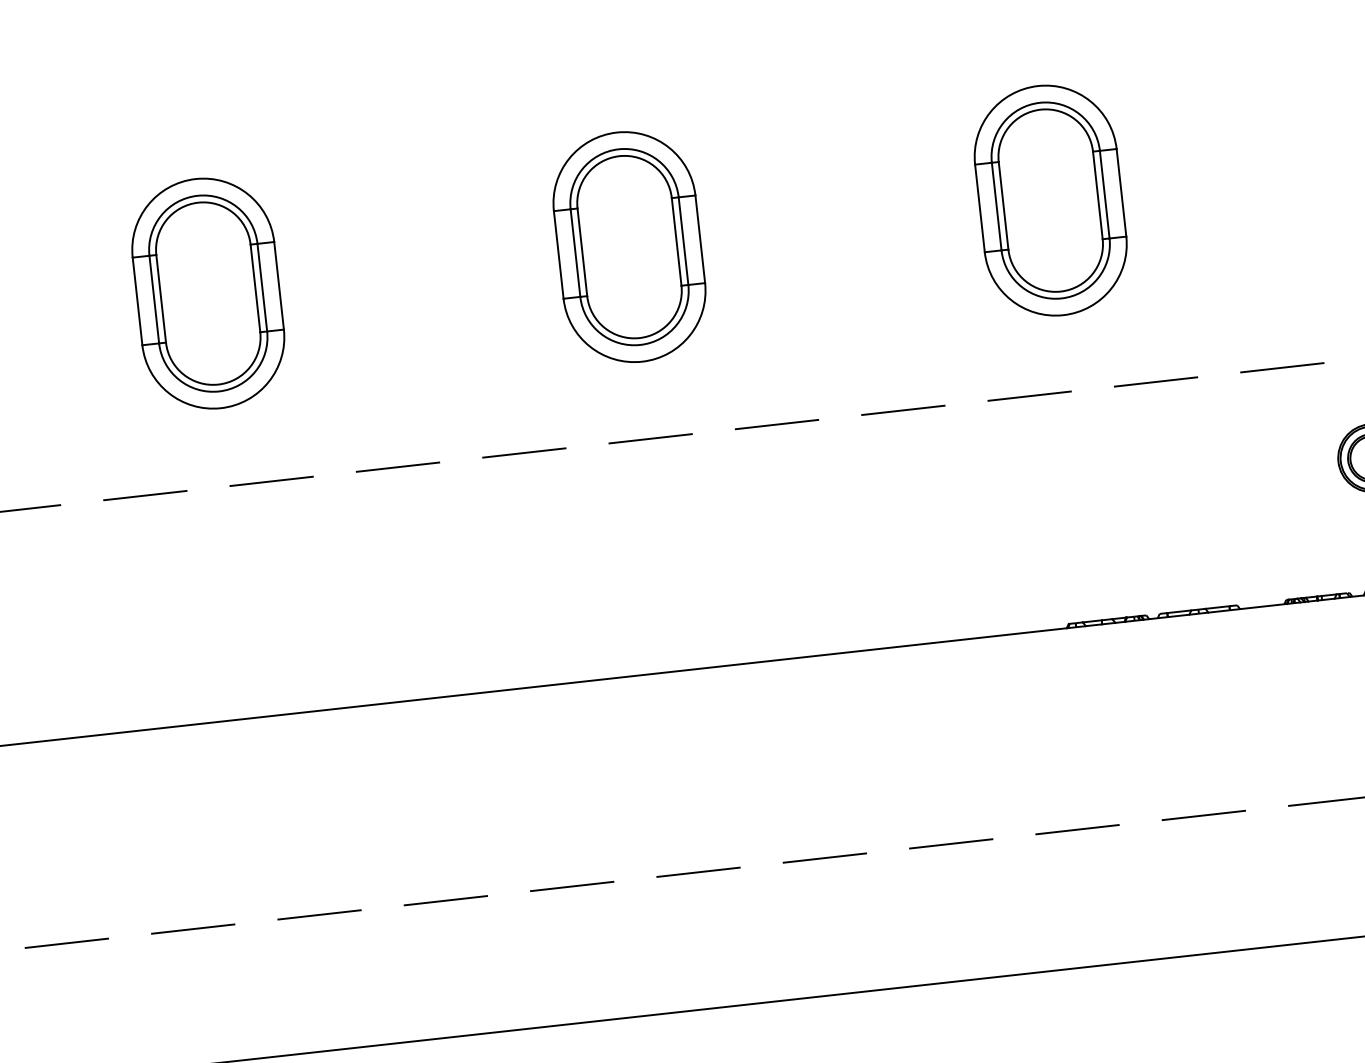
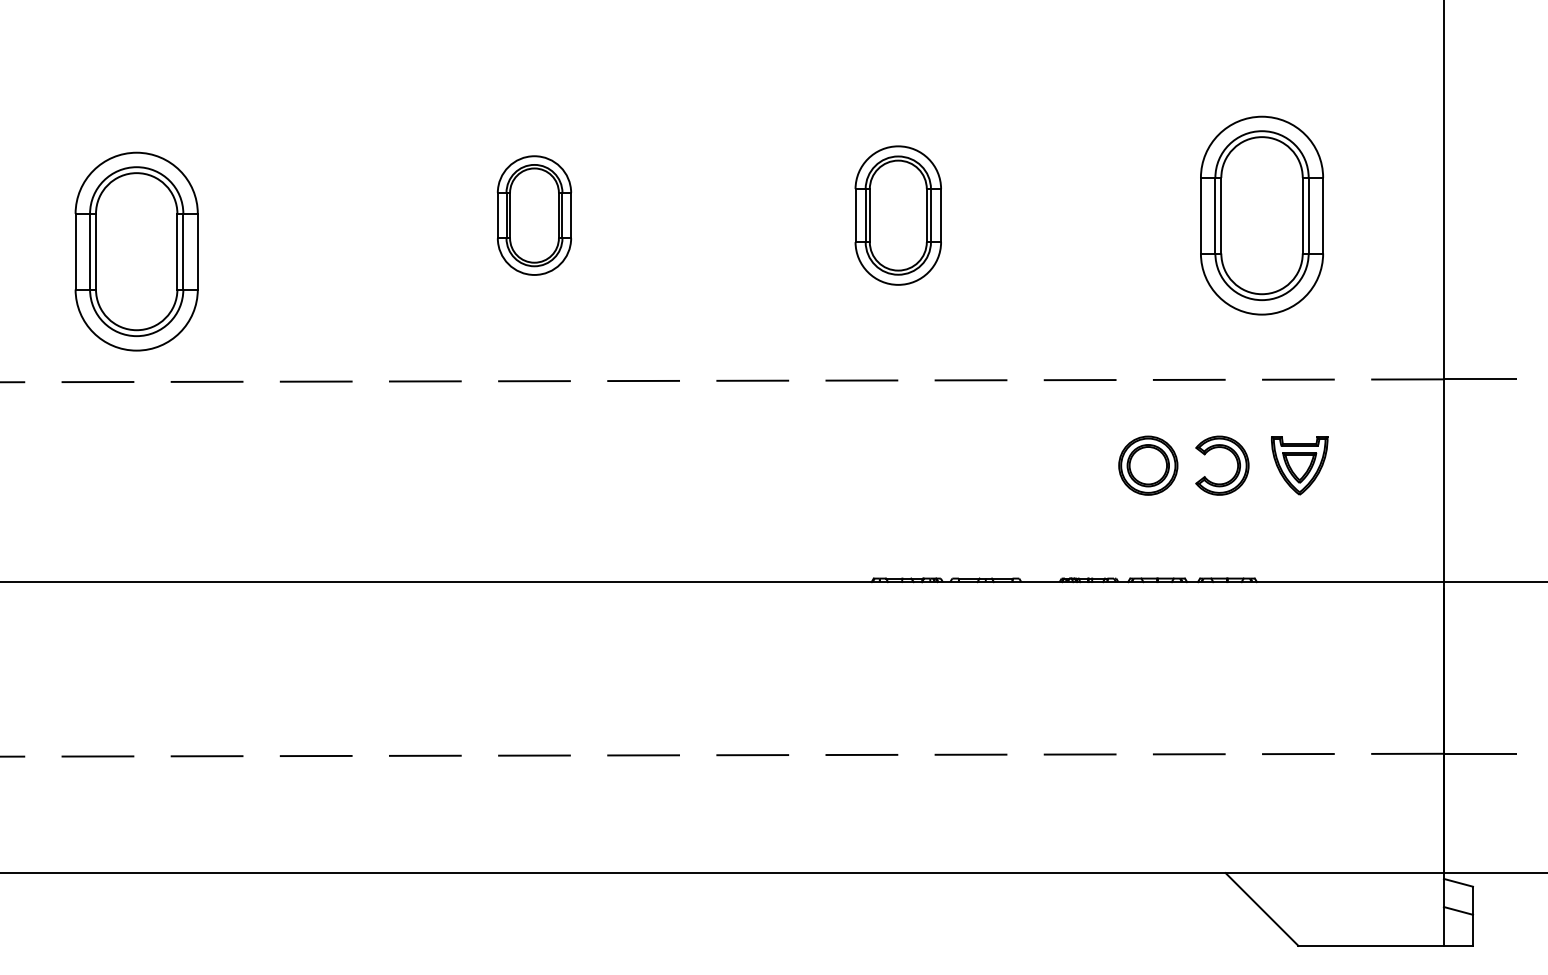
part: (1050, 200) -> (898, 215), size x0.7
part: (629, 246) -> (534, 215), size x0.6
part: (208, 293) -> (136, 251), moved

